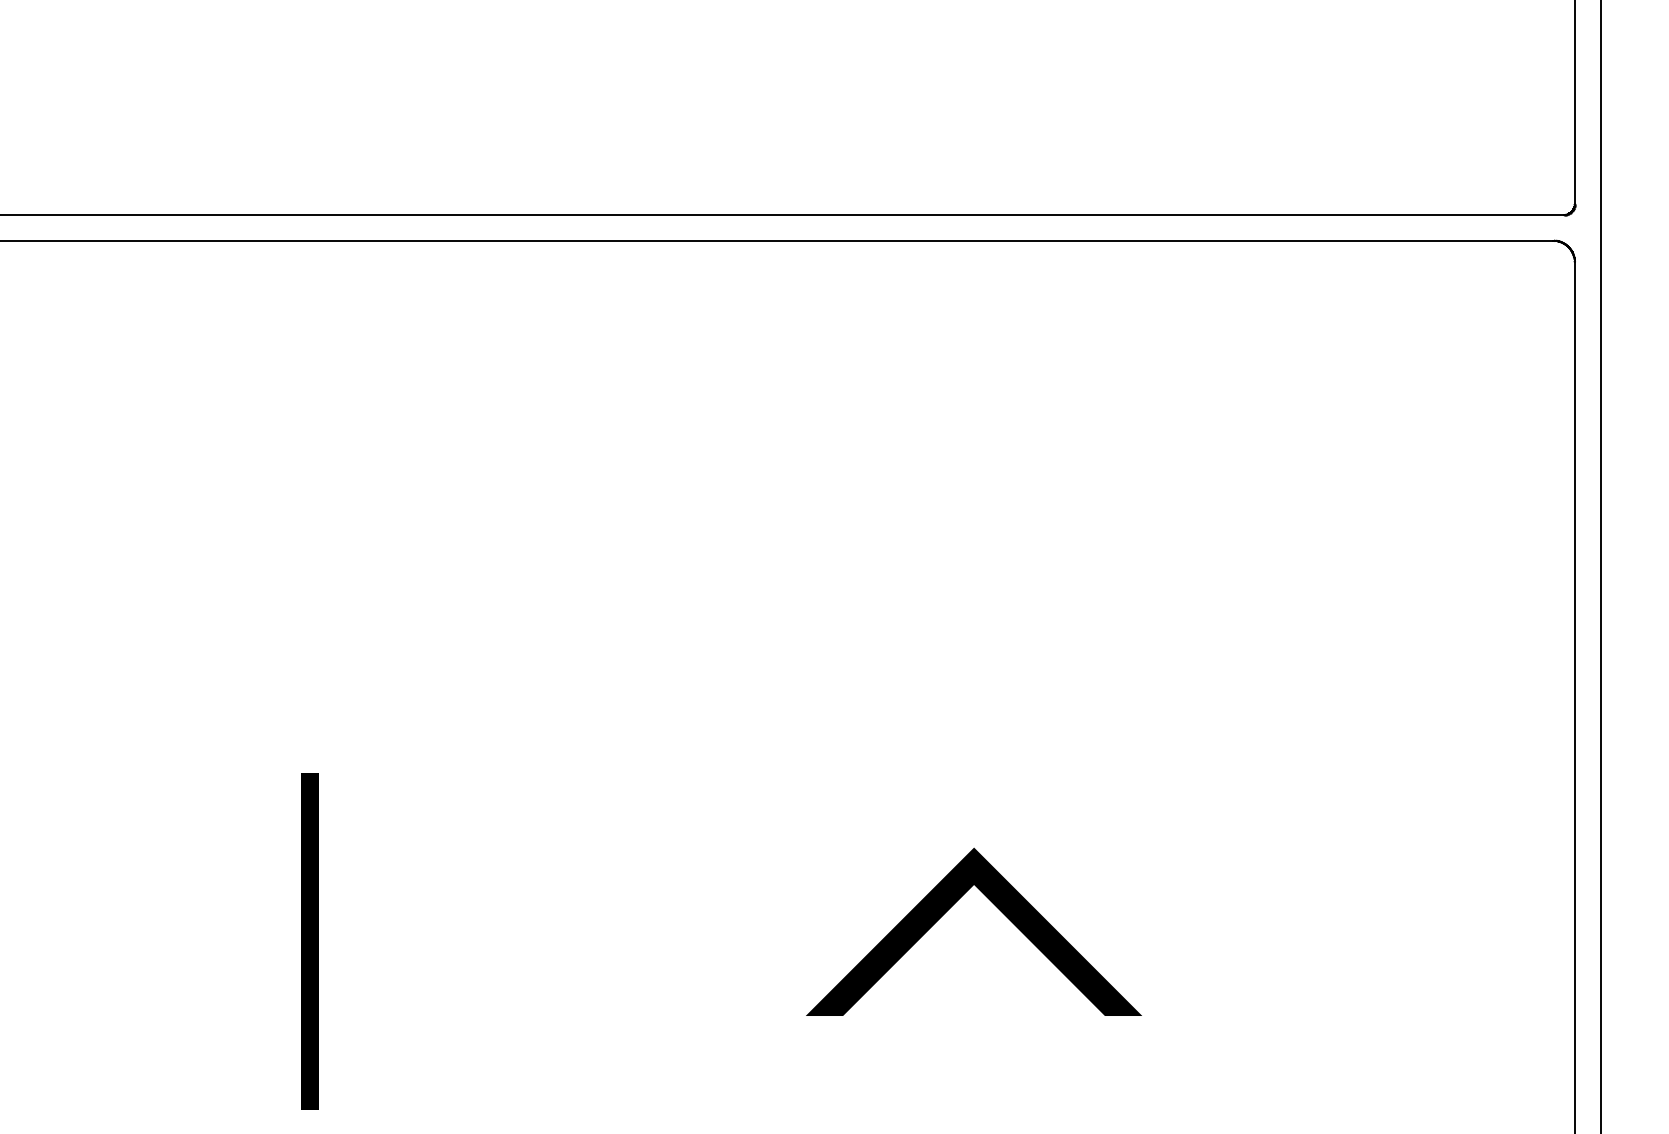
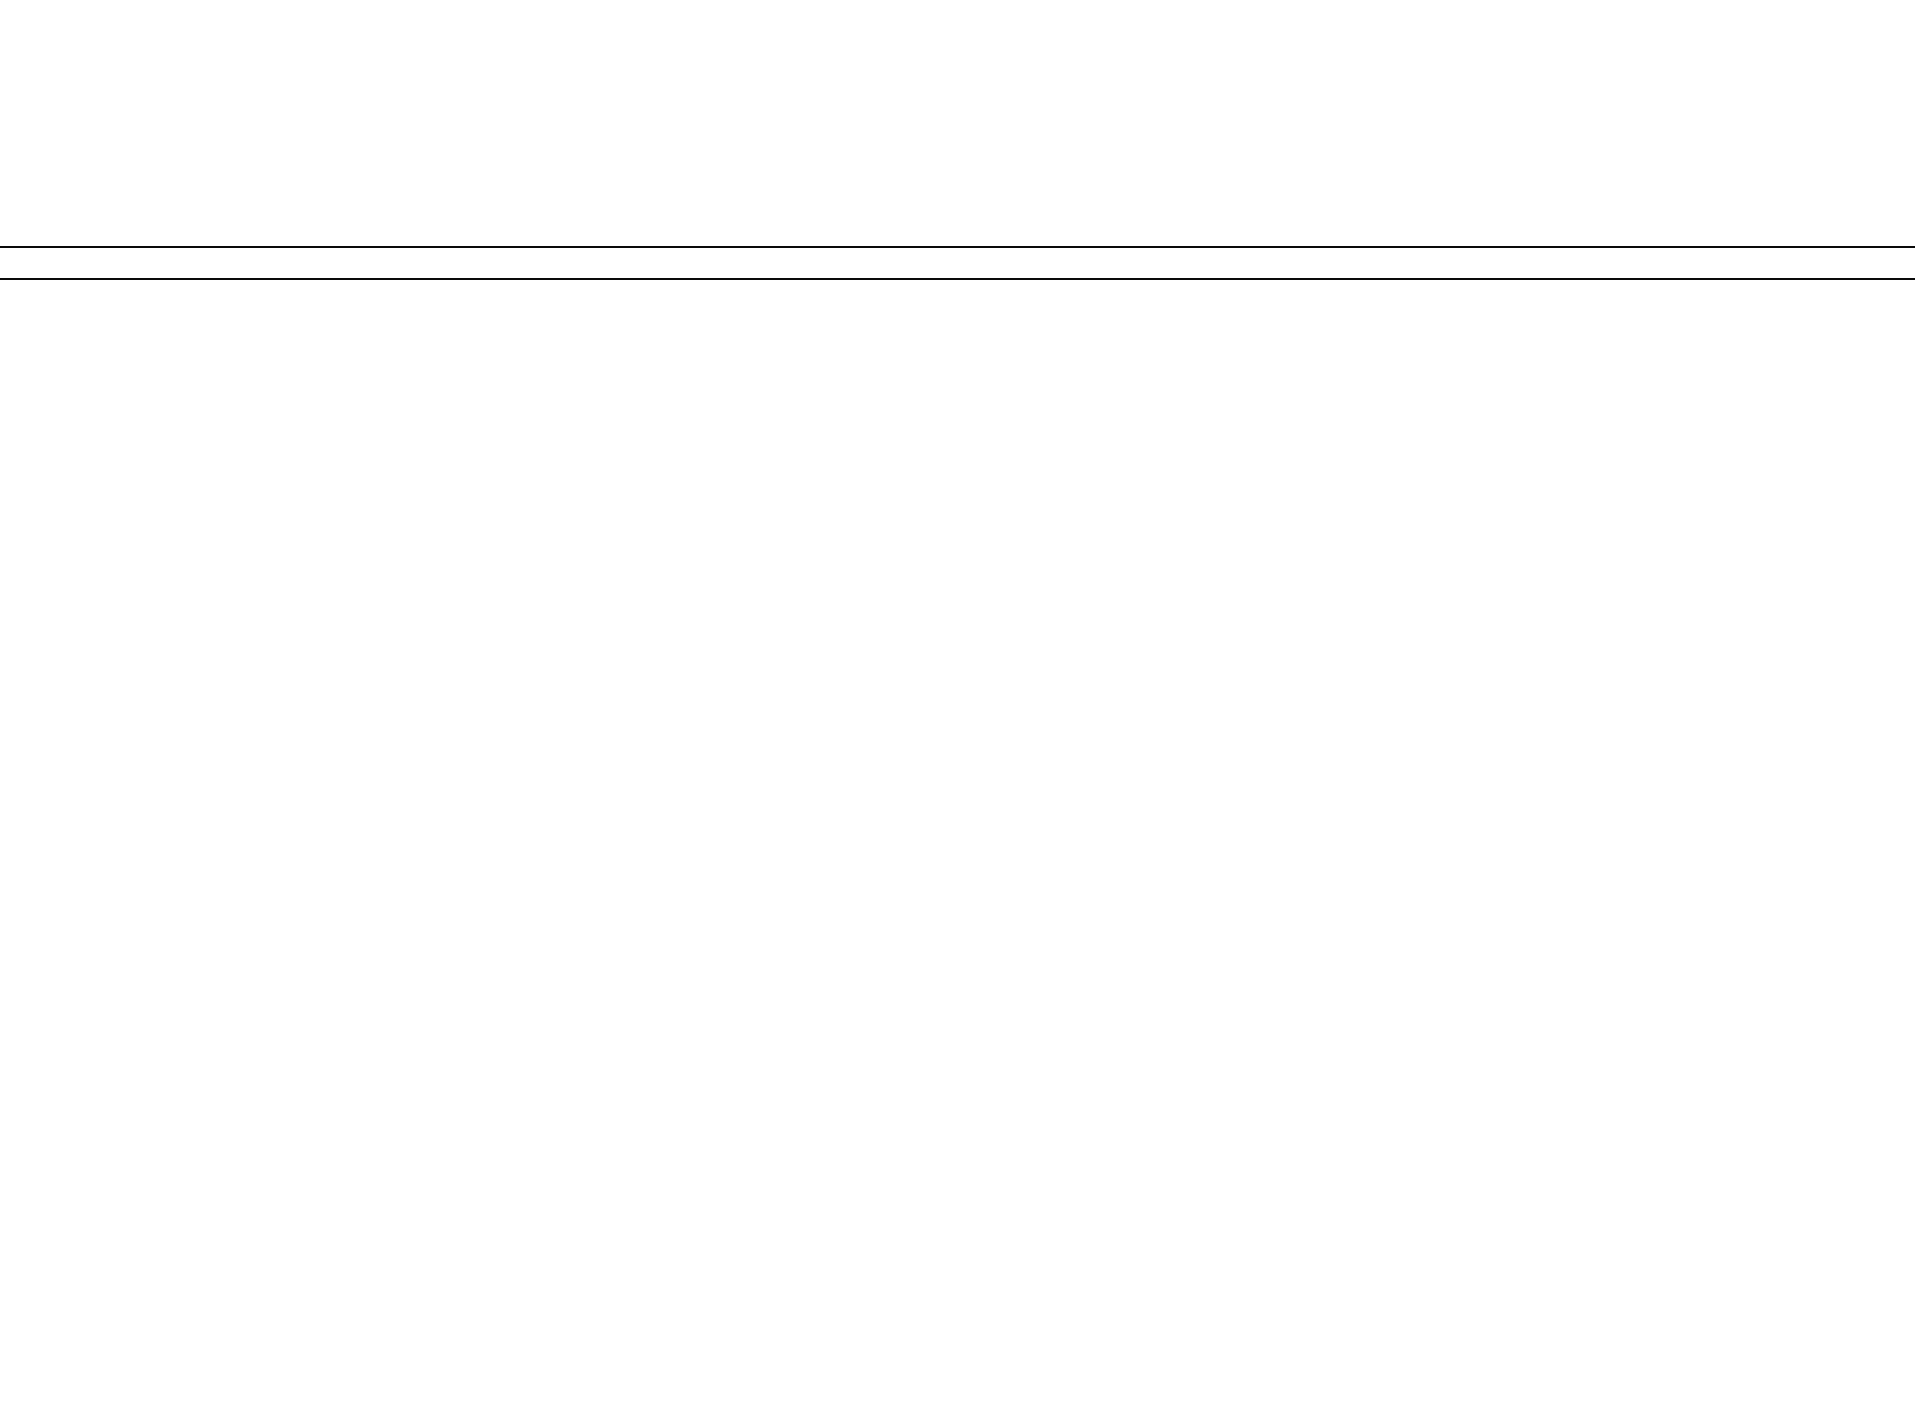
fill: (973, 931) -> (1321, 1141), removed
part: (309, 941) -> (491, 1154), removed

